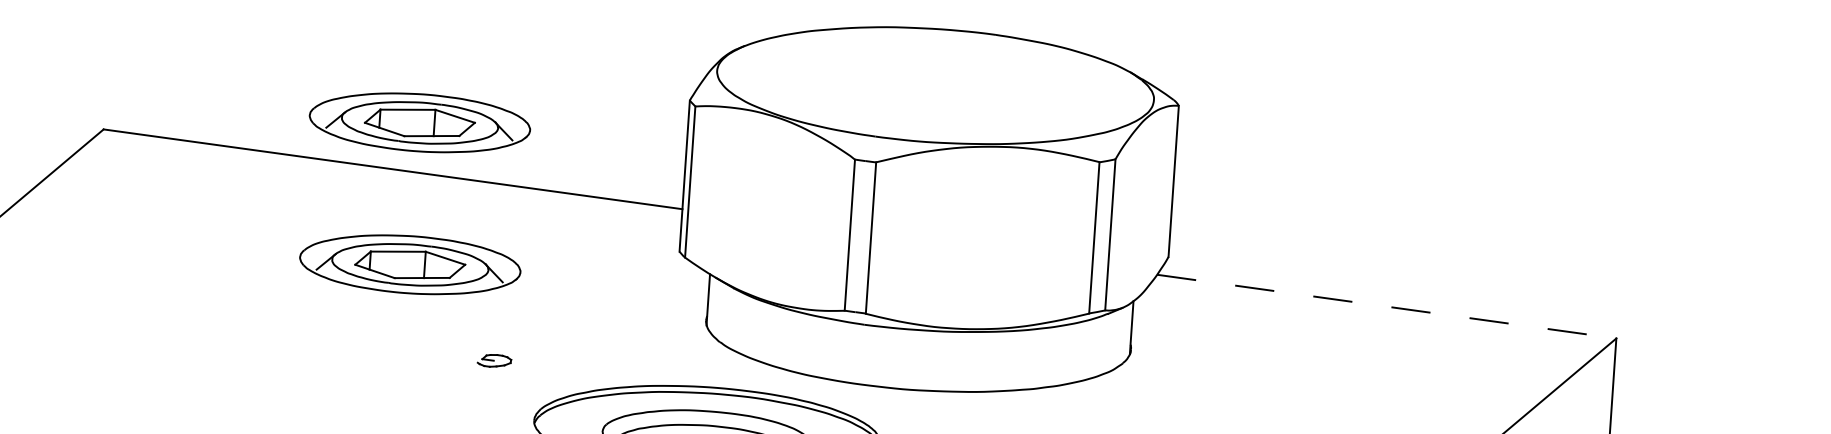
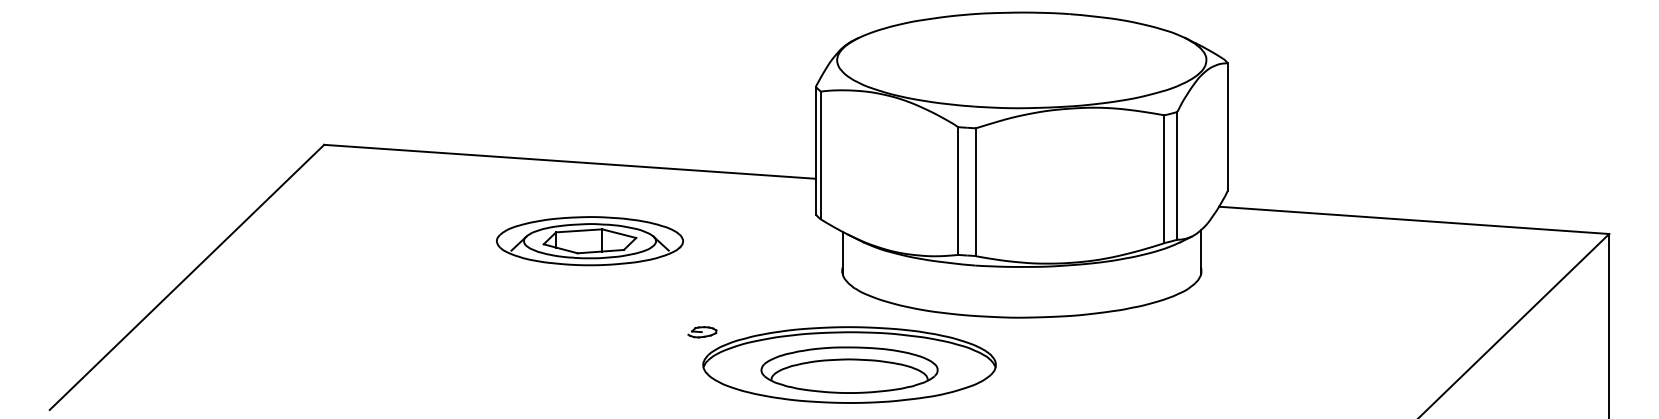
part: (419, 123) -> (589, 121), removed
line: (1387, 306) -> (1414, 220), dashed -> solid
part: (494, 361) -> (702, 332), moved

